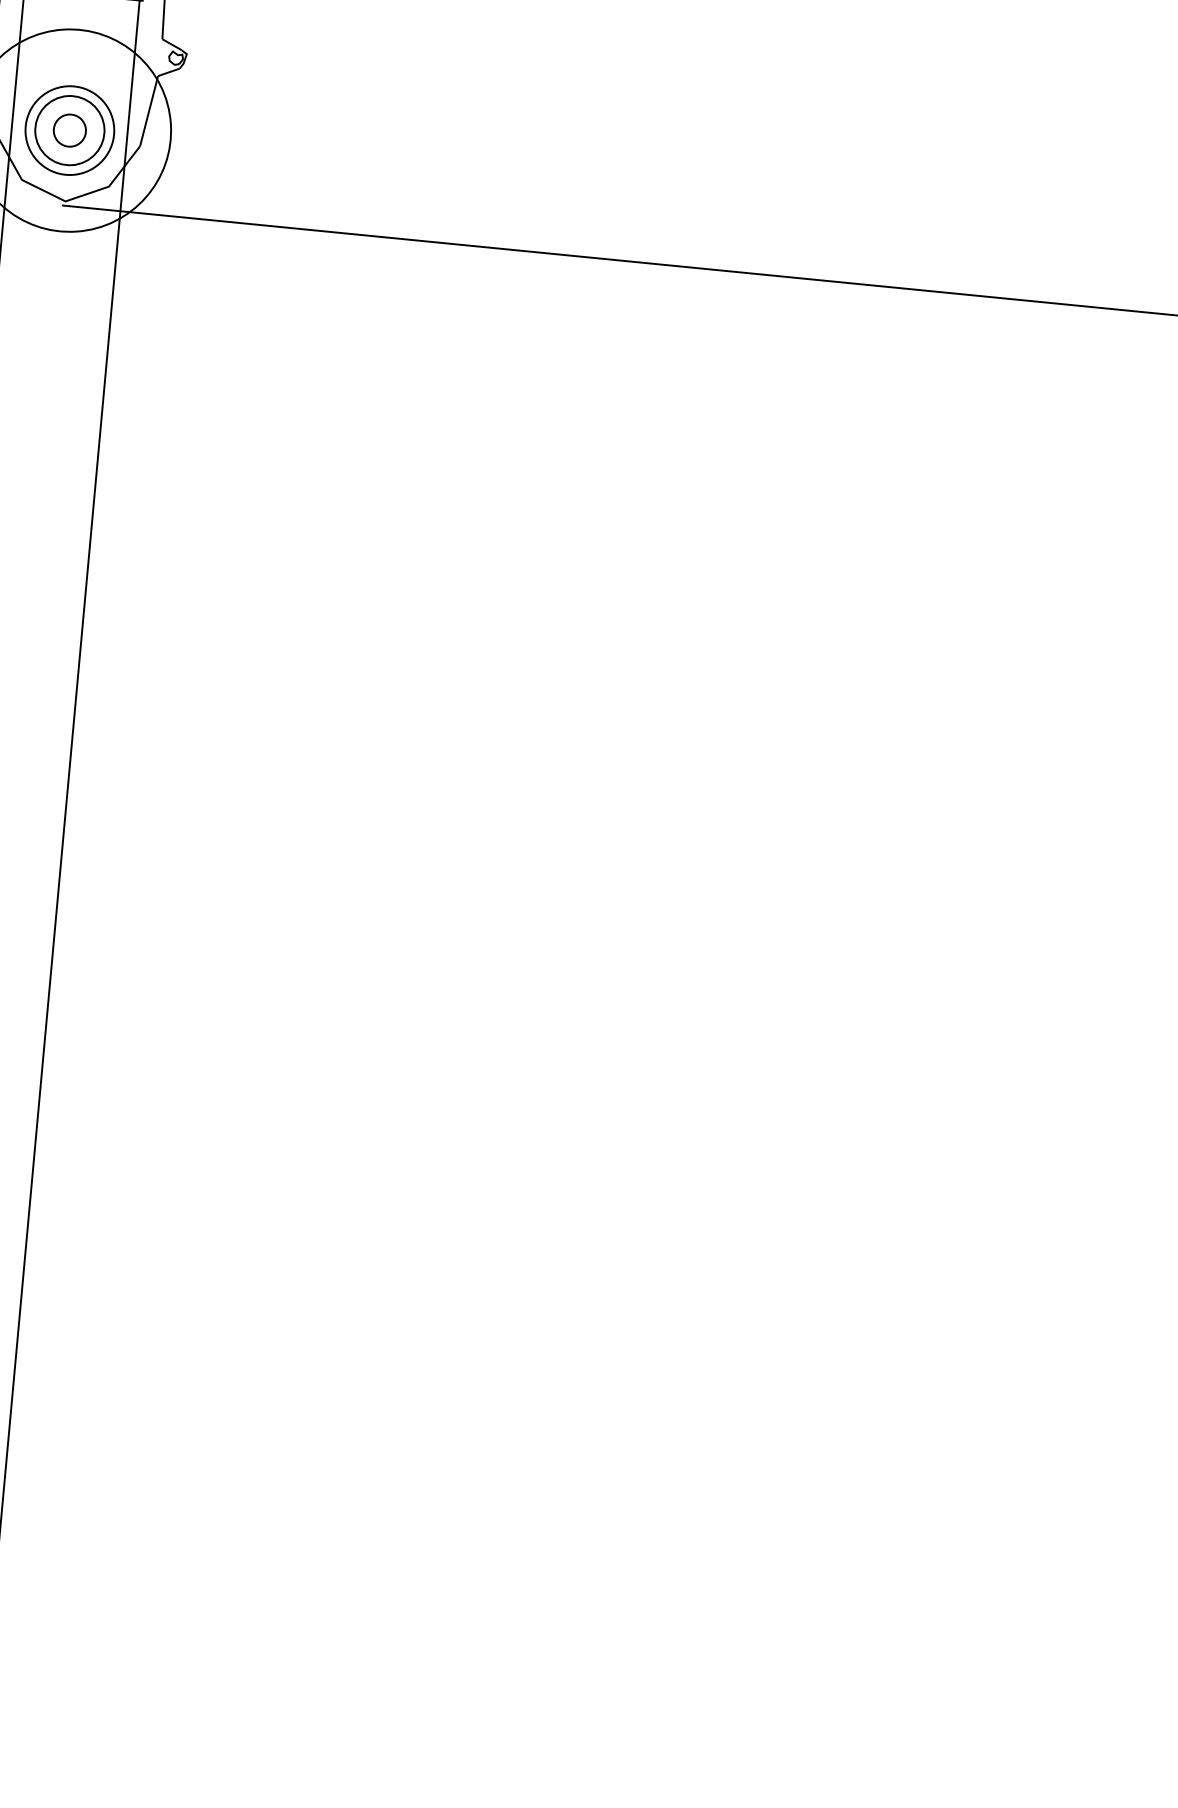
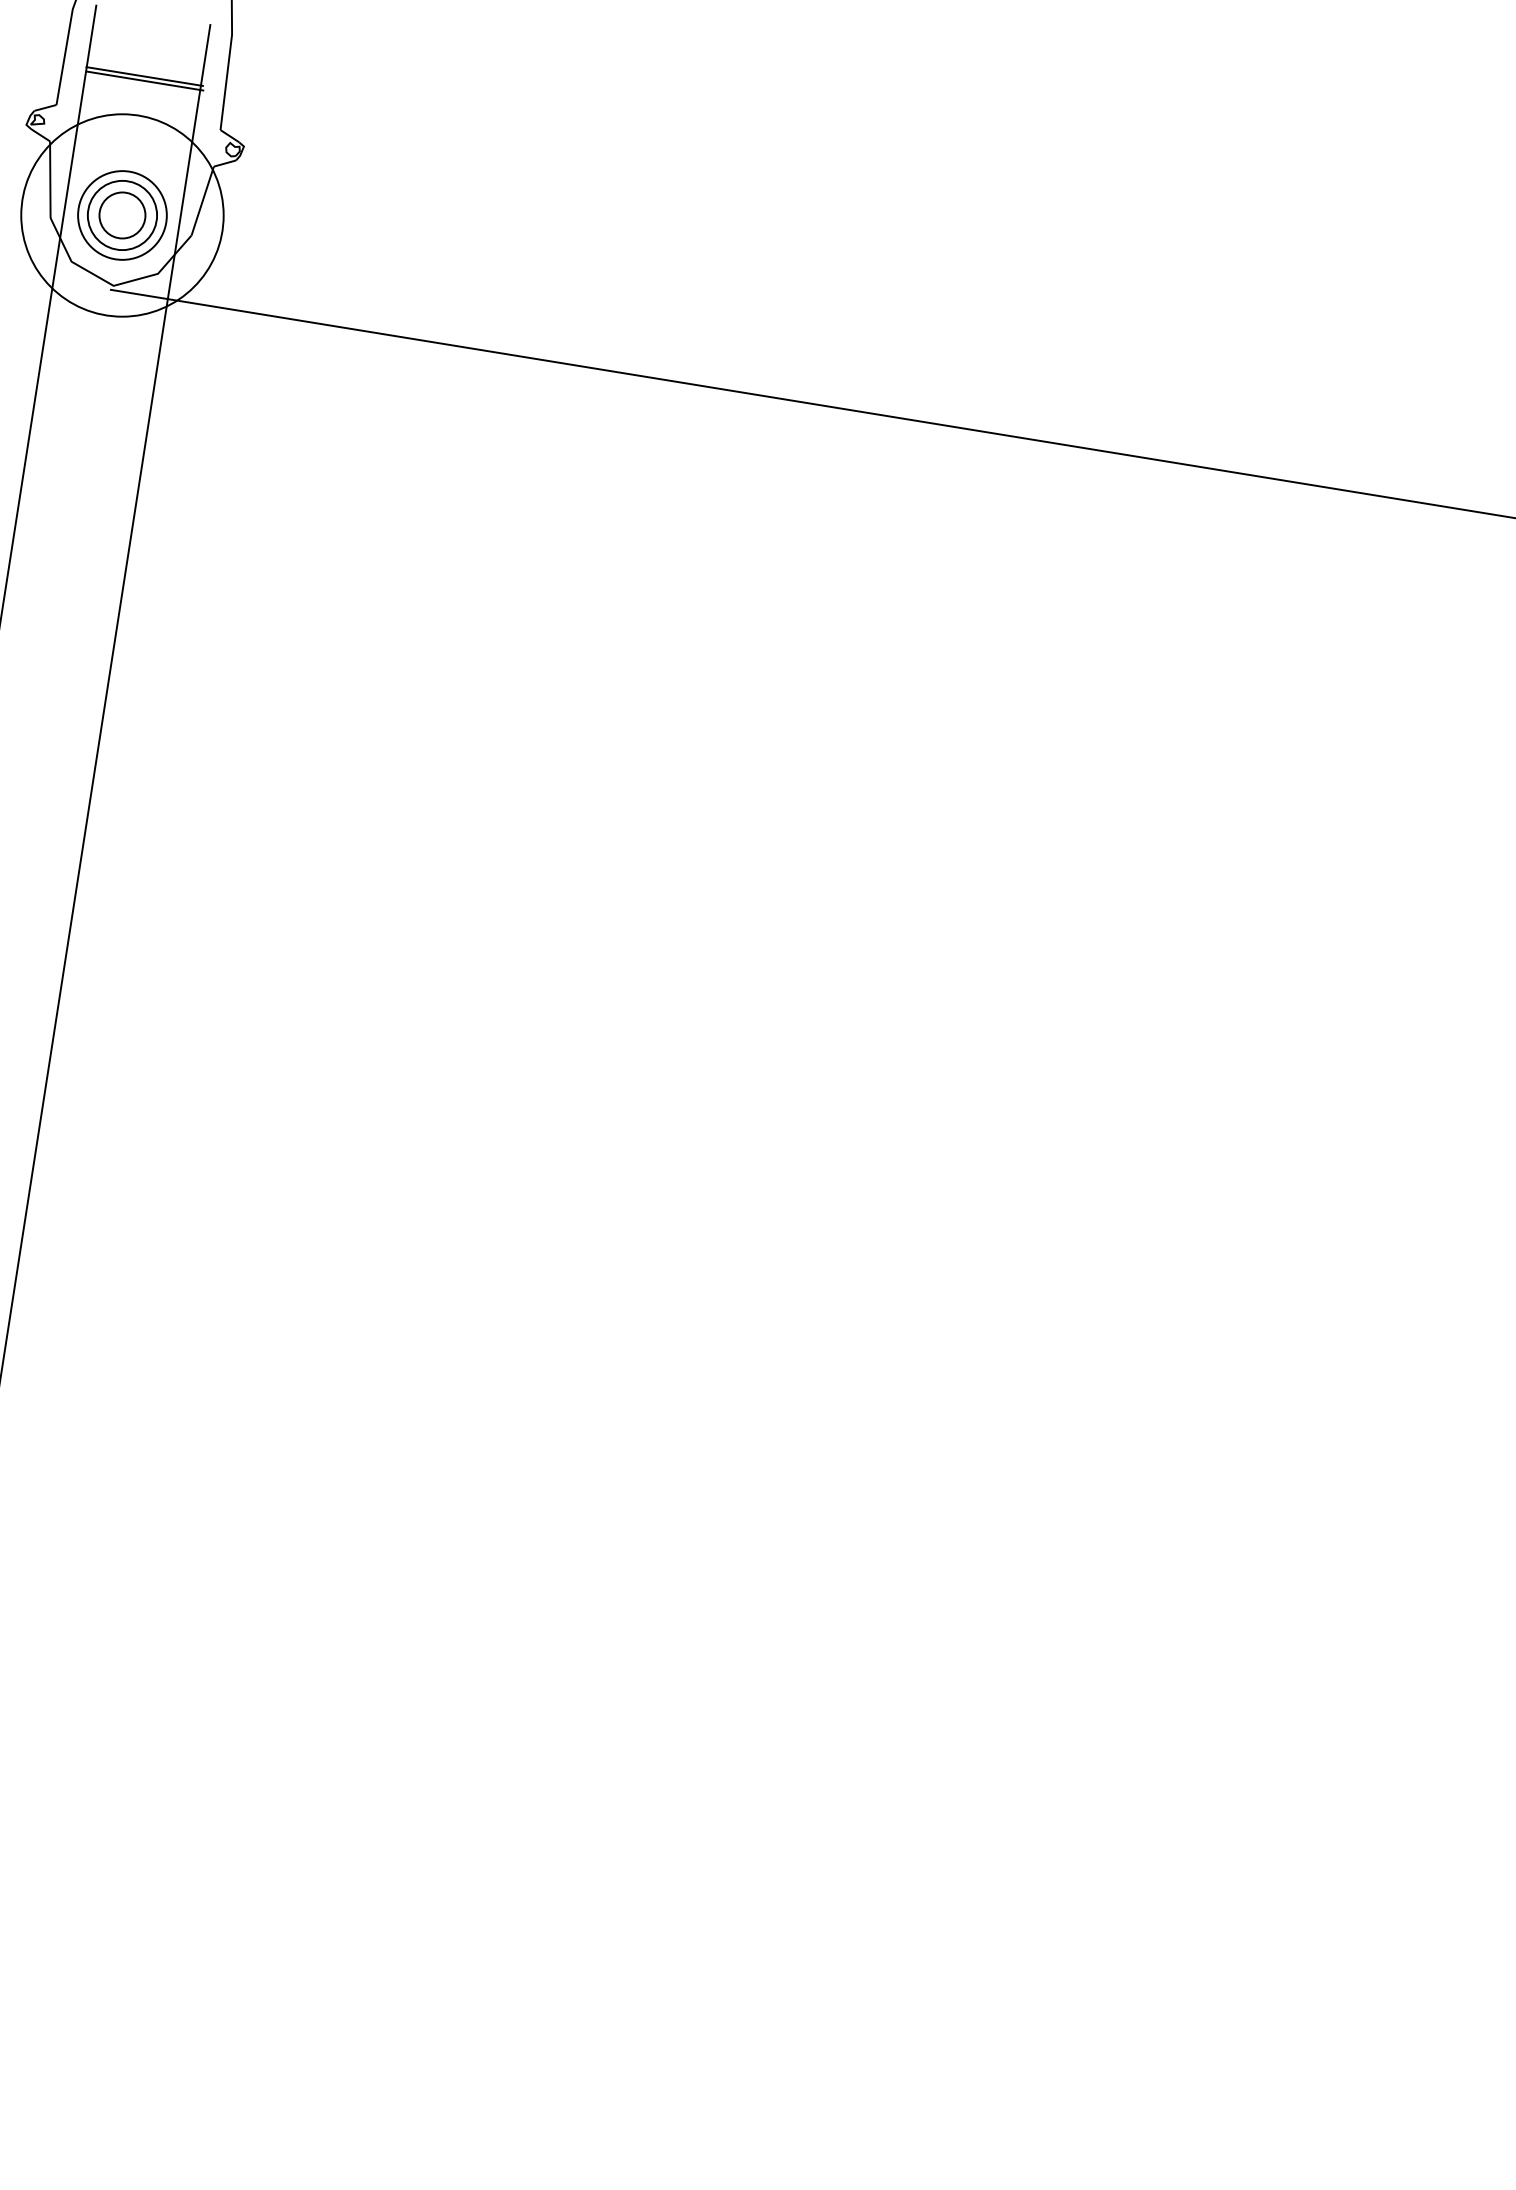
circle: (69, 130) -> (122, 215), size x1.43

